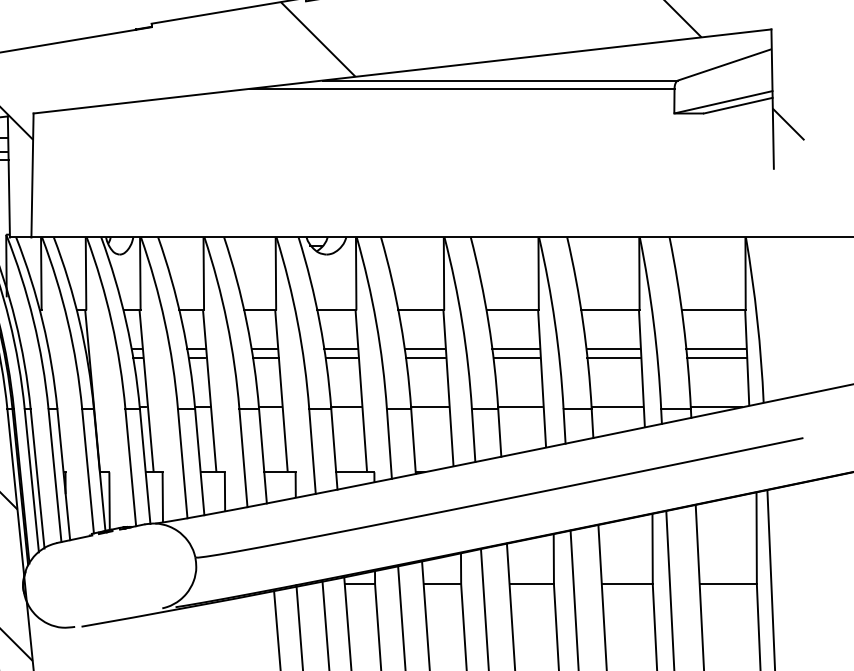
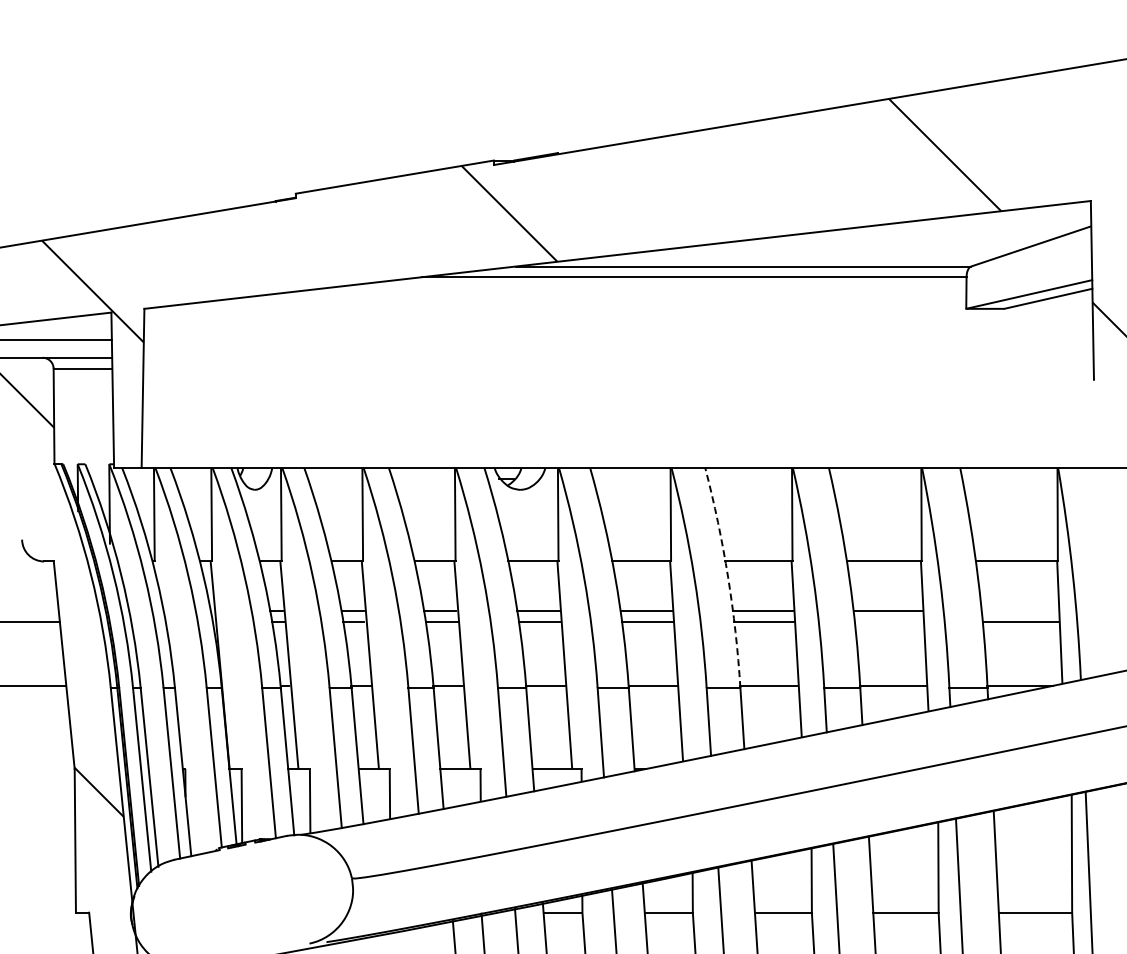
arc: (488, 322) -> (728, 577), solid -> dashed
line: (715, 349) -> (1019, 611), removed
line: (613, 358) -> (888, 622), removed

